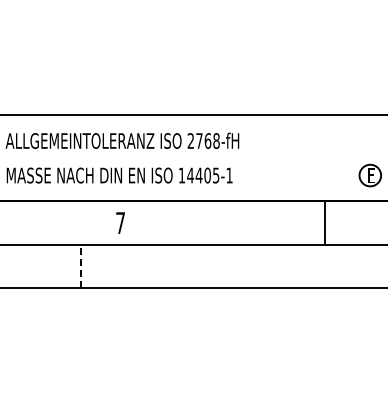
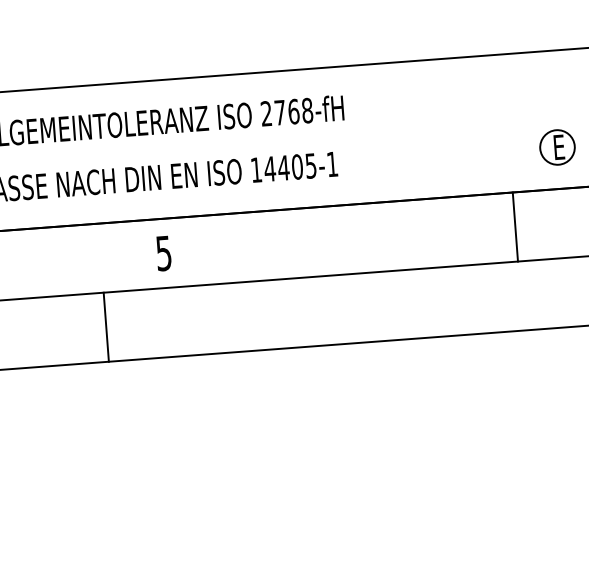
line: (325, 222) -> (515, 226), moved
text: (120, 223) -> (163, 254), 7 -> 5
line: (81, 266) -> (106, 327), dashed -> solid

